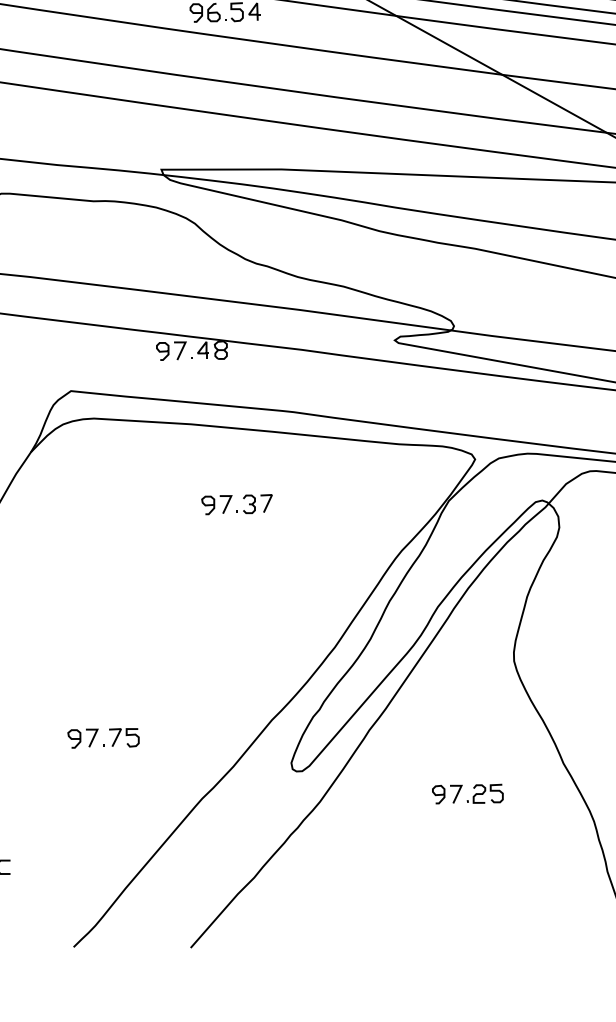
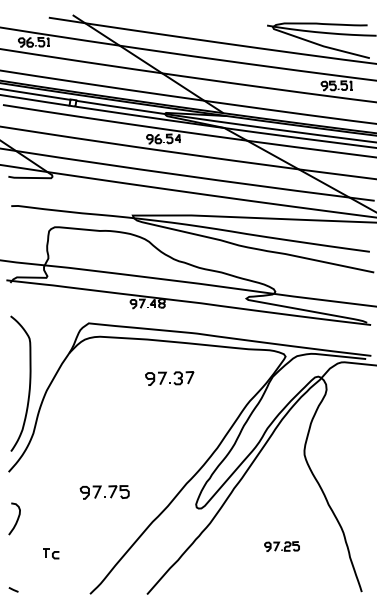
part: (236, 504) -> (169, 378), size x1.4
part: (103, 738) -> (104, 492), size x1.4
part: (466, 793) -> (281, 546), moved

